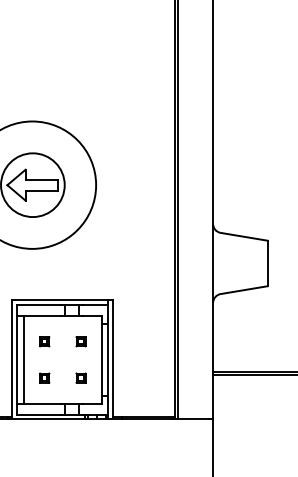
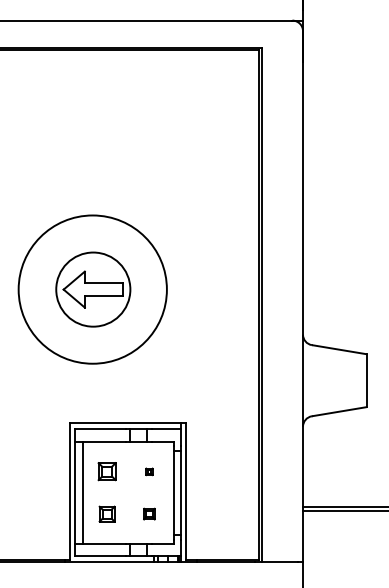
part: (44, 341) -> (106, 471), size x1.6
part: (81, 341) -> (149, 471), size x0.6
part: (44, 377) -> (106, 513), size x1.4

